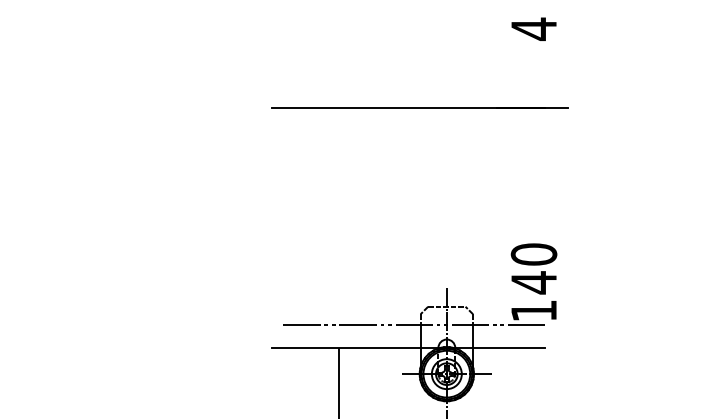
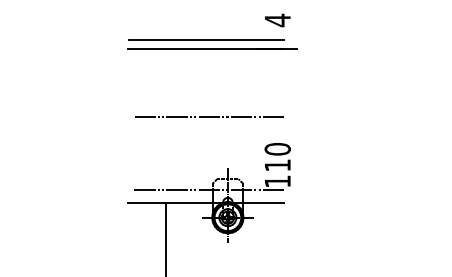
line: (409, 64) -> (206, 40), added
line: (419, 107) -> (212, 48), moved
line: (414, 198) -> (209, 117), added
text: (533, 282) -> (277, 165), 140 -> 110

